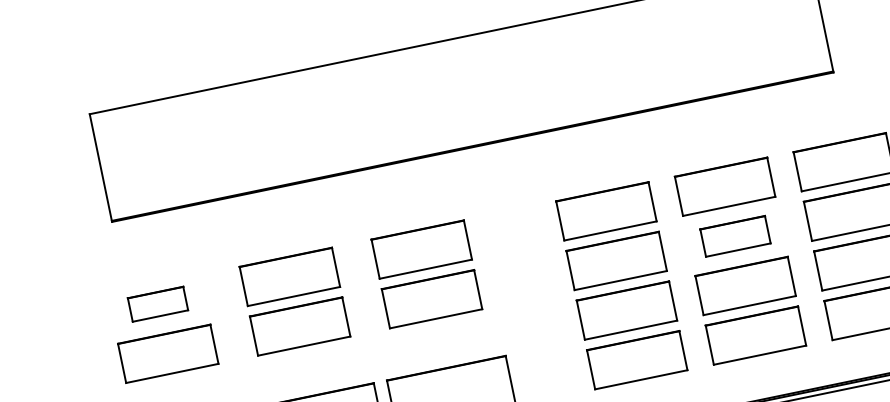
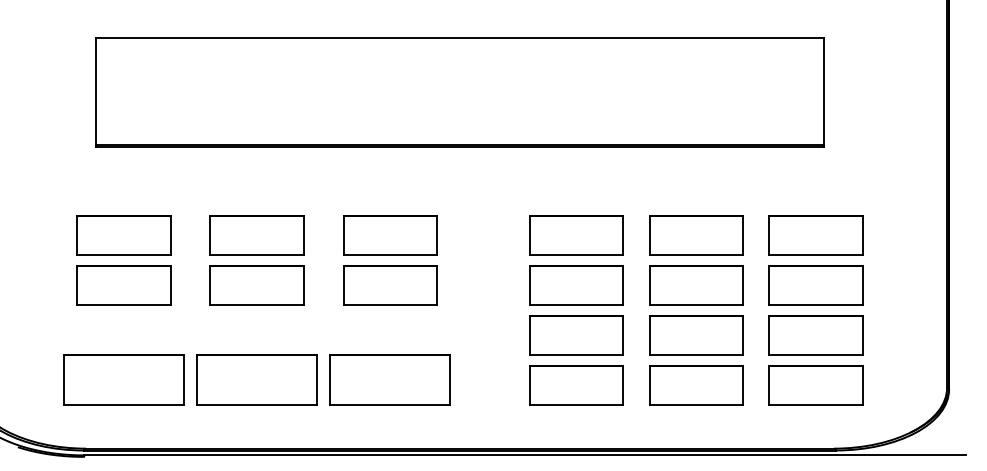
part: (735, 236) -> (696, 285), size x1.43
part: (157, 304) -> (123, 235), size x1.67

